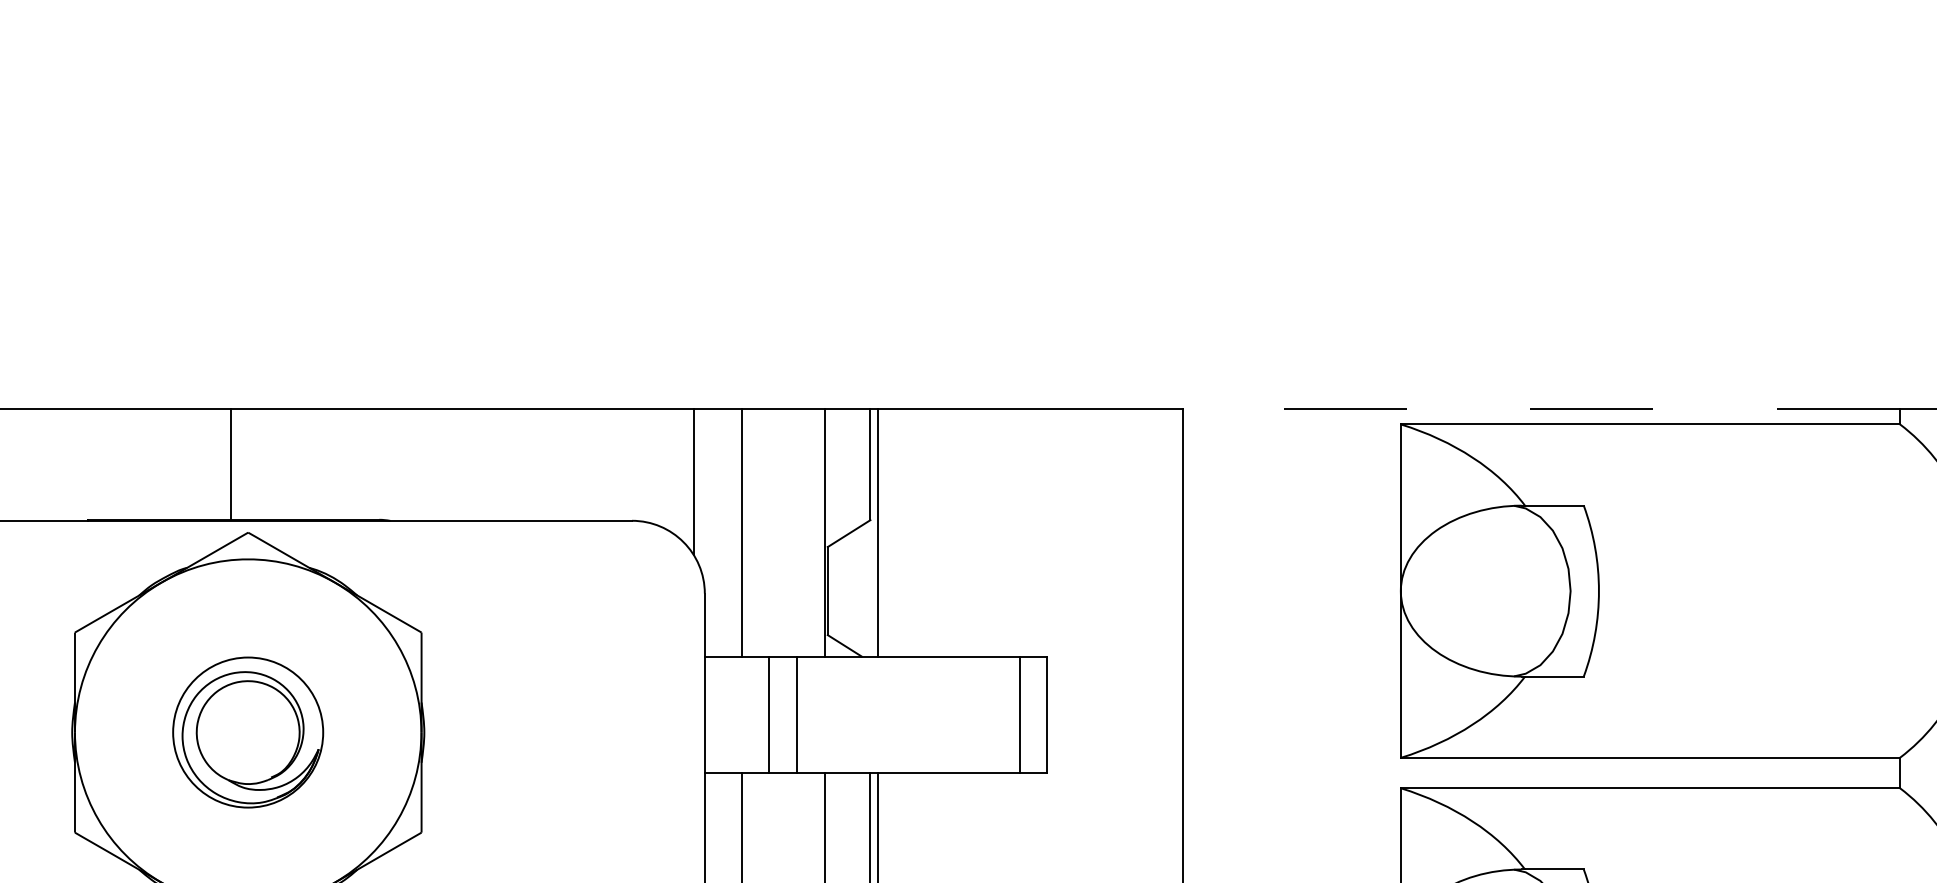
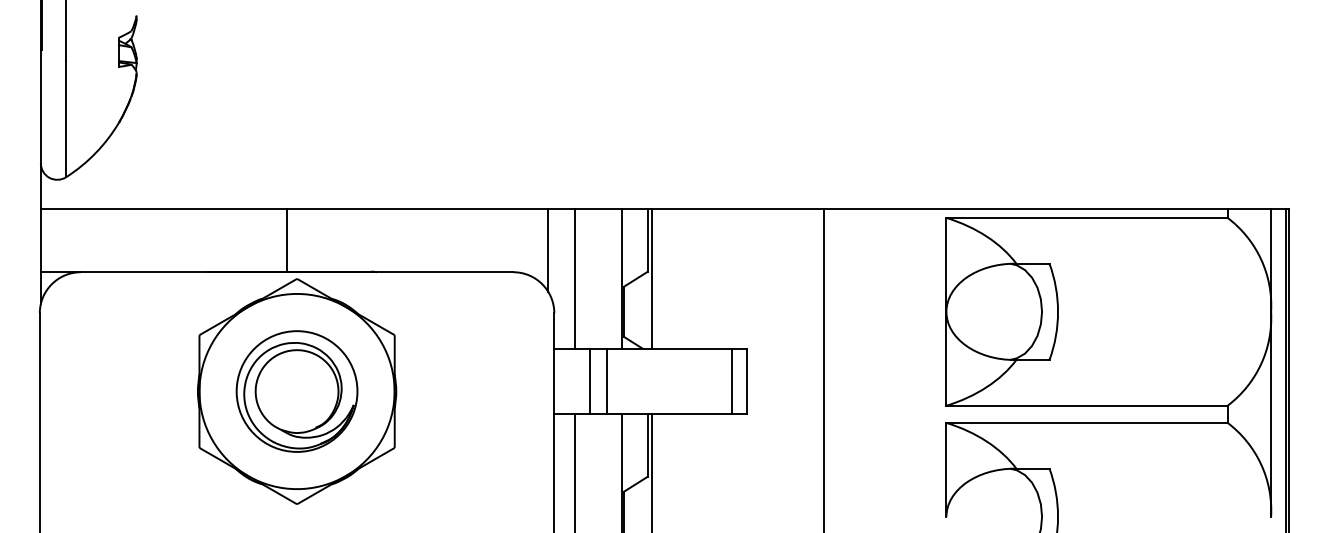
line: (1541, 409) -> (1025, 209), dashed -> solid
part: (247, 732) -> (296, 391), size x1.43

